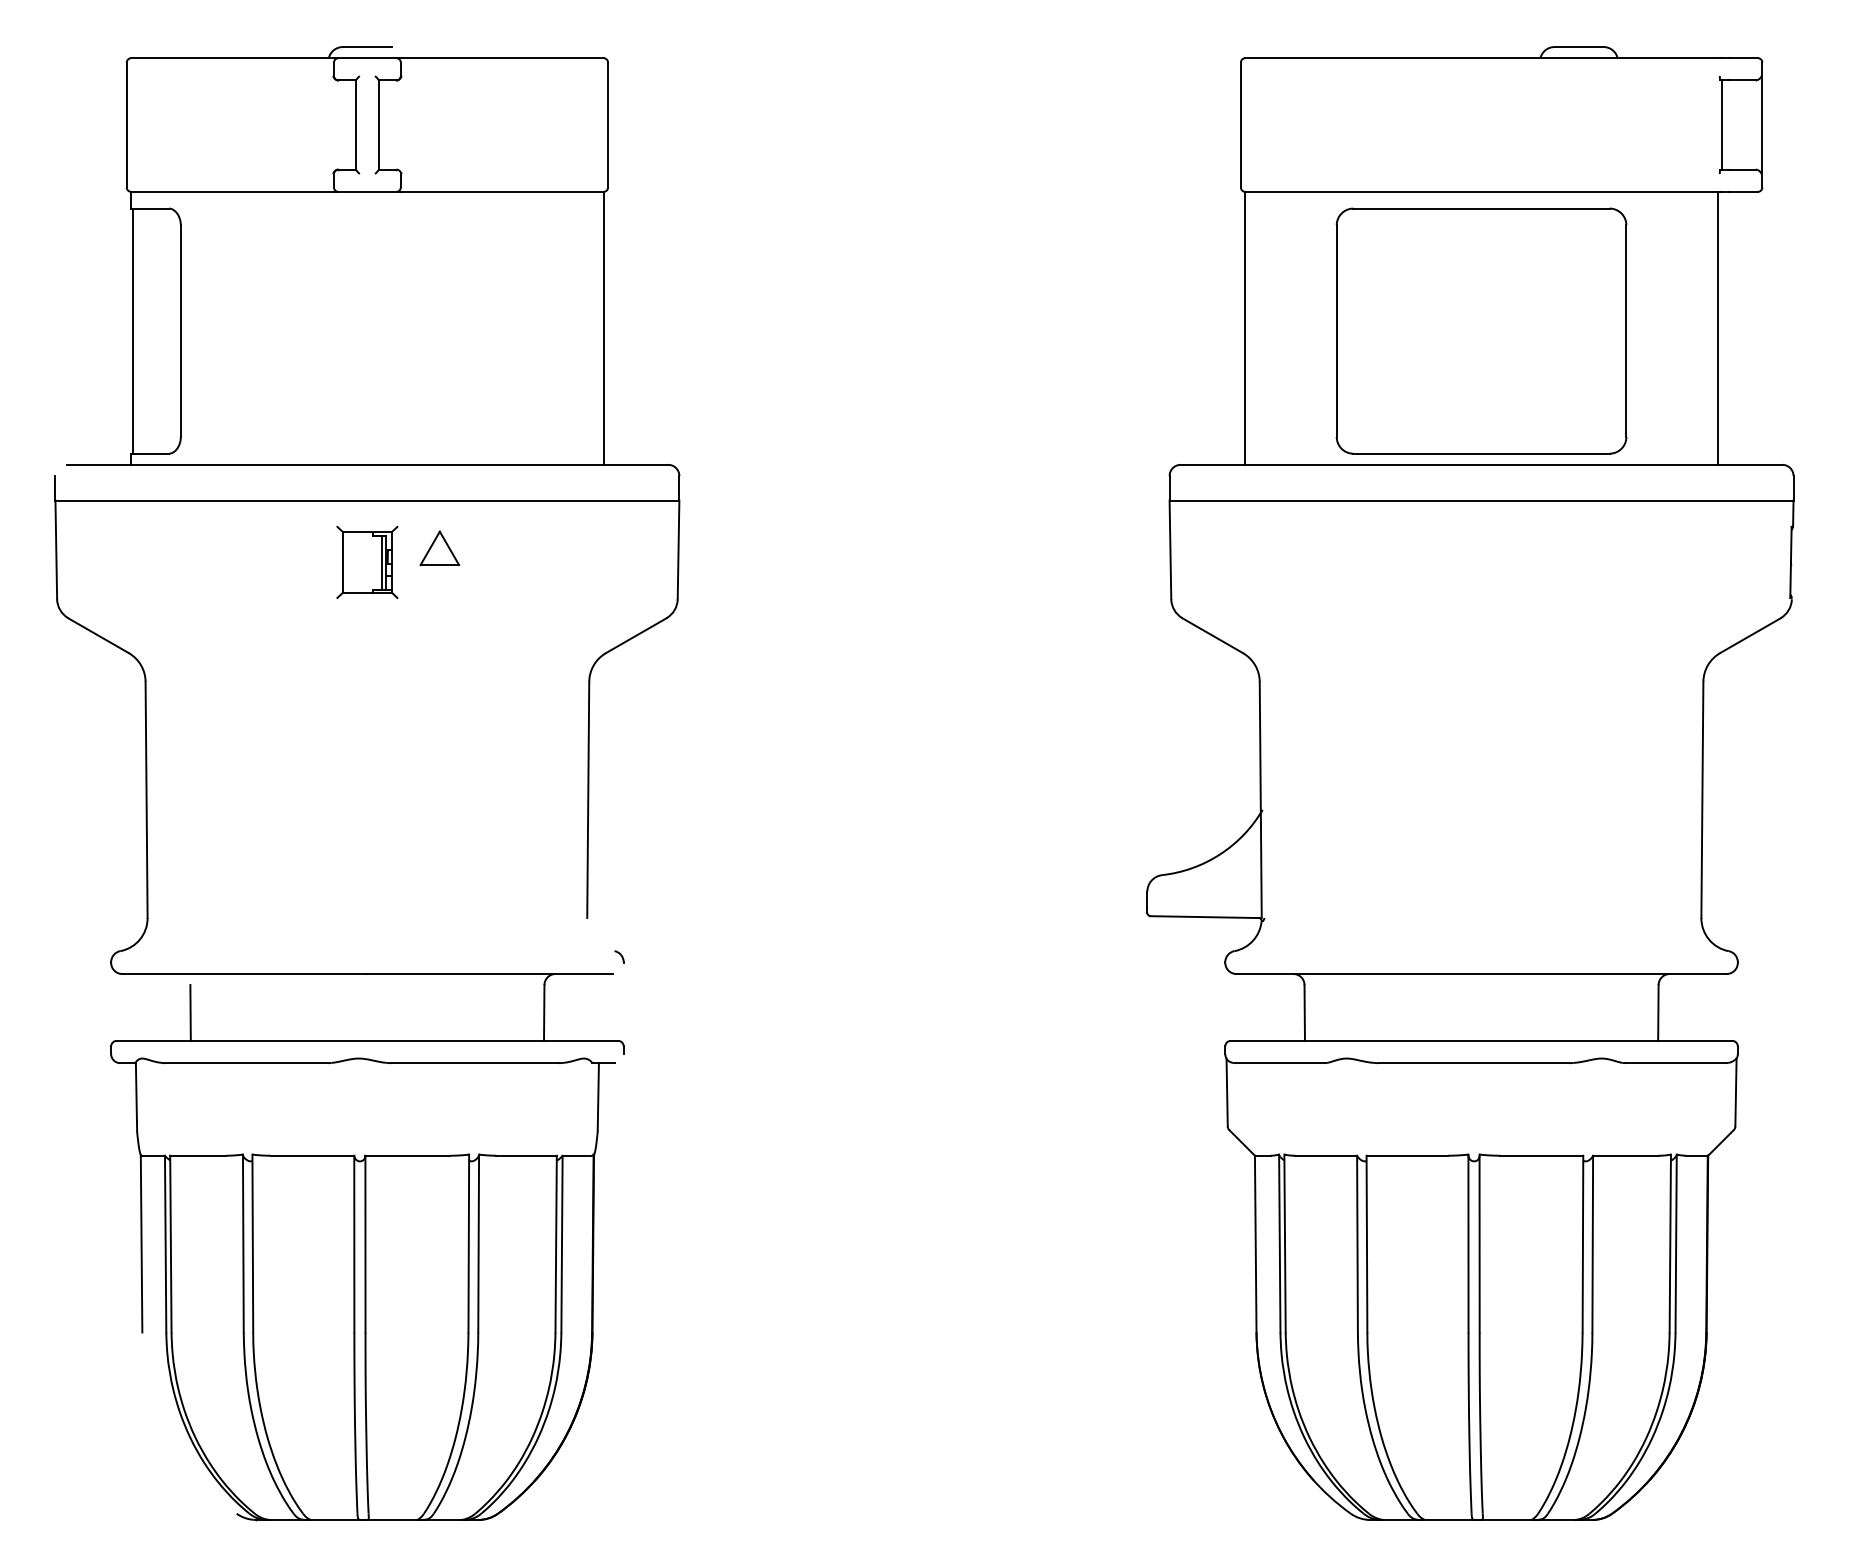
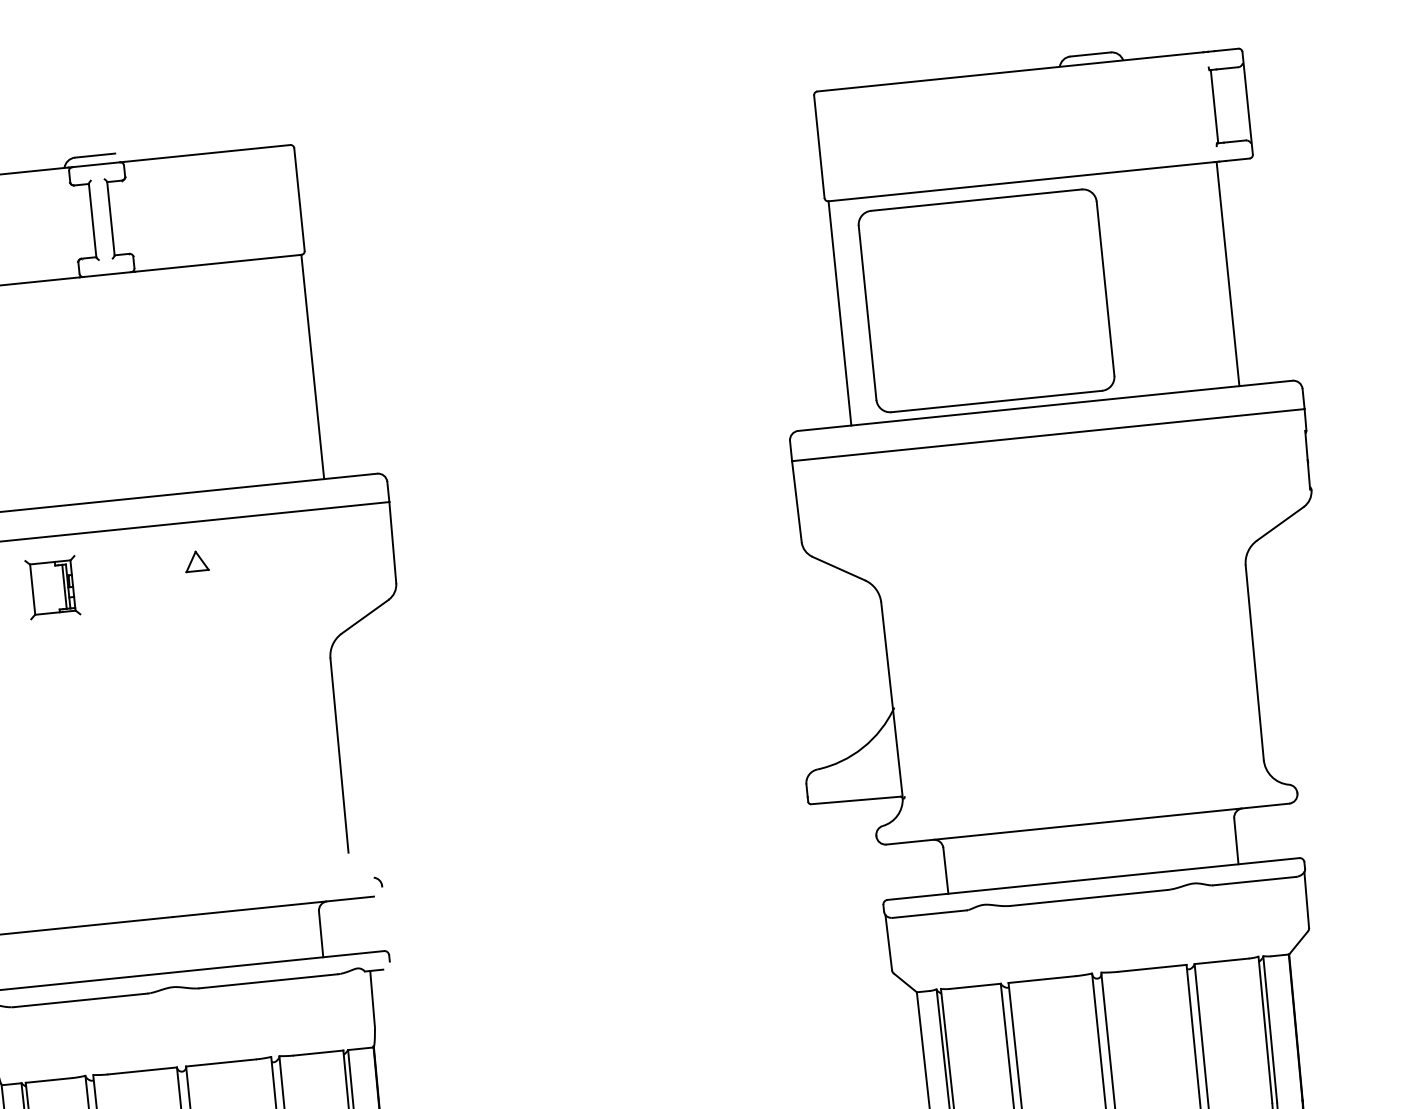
part: (1481, 330) -> (986, 300), moved
part: (439, 548) -> (196, 561), size x0.7
part: (367, 562) -> (52, 587), moved
line: (190, 1012) -> (30, 963), removed

